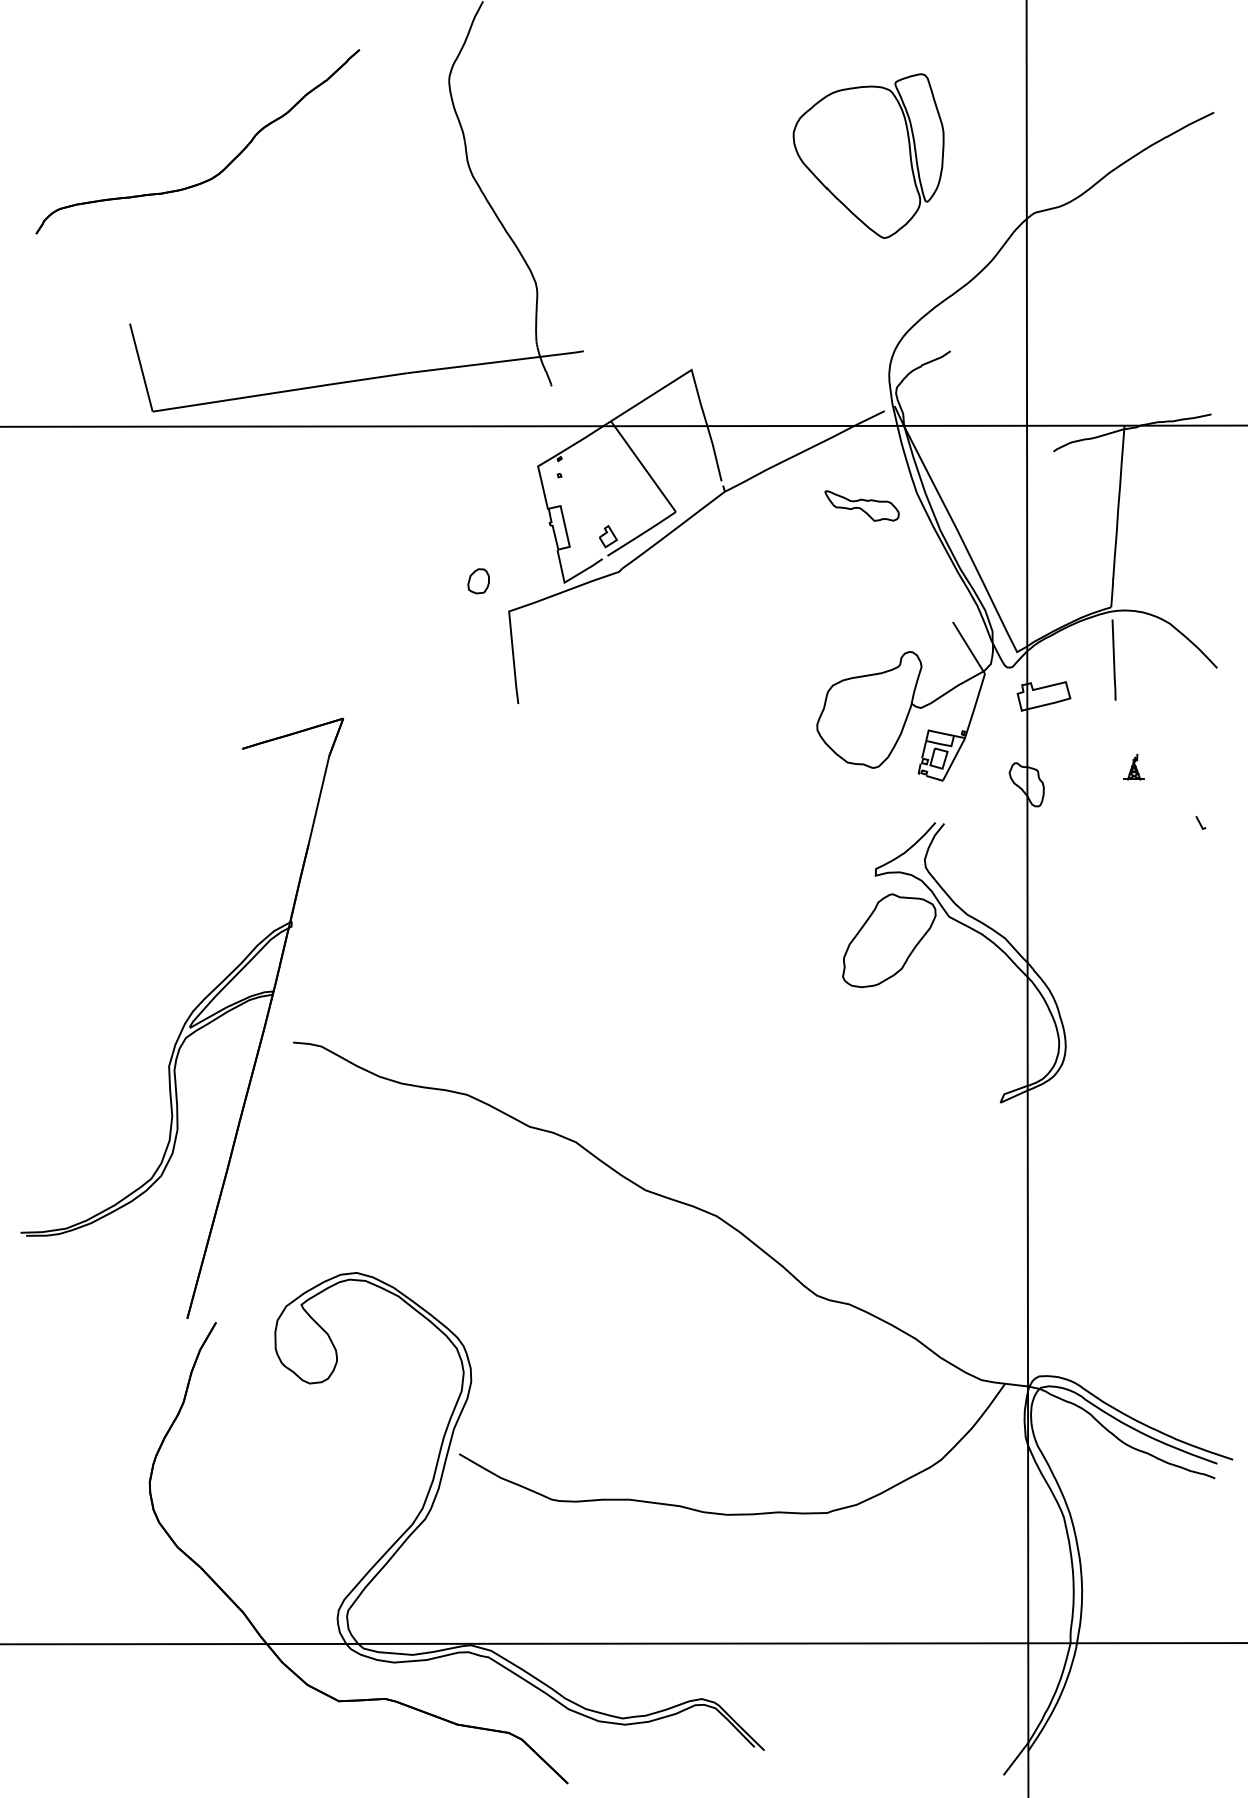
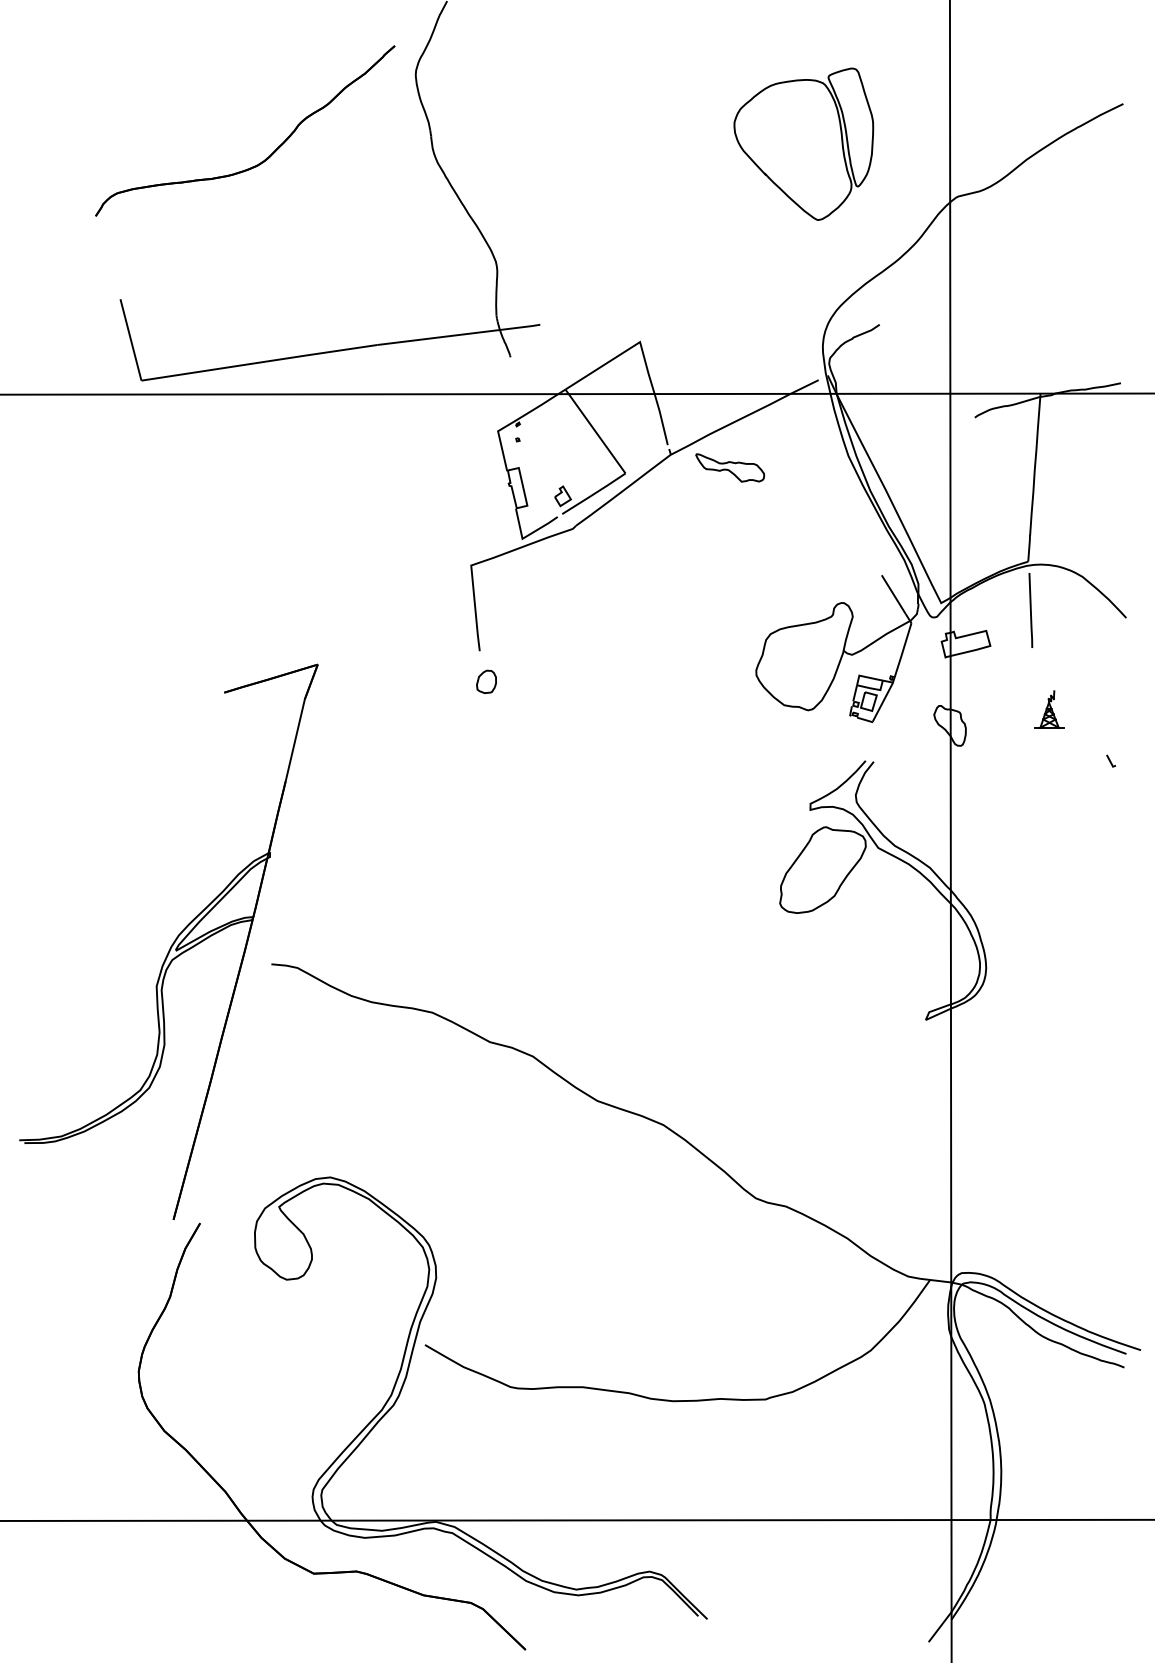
part: (224, 167) -> (269, 154), moved
part: (861, 505) -> (729, 467), moved
part: (478, 581) -> (486, 682), moved
part: (1133, 766) -> (1048, 708), size x1.6

